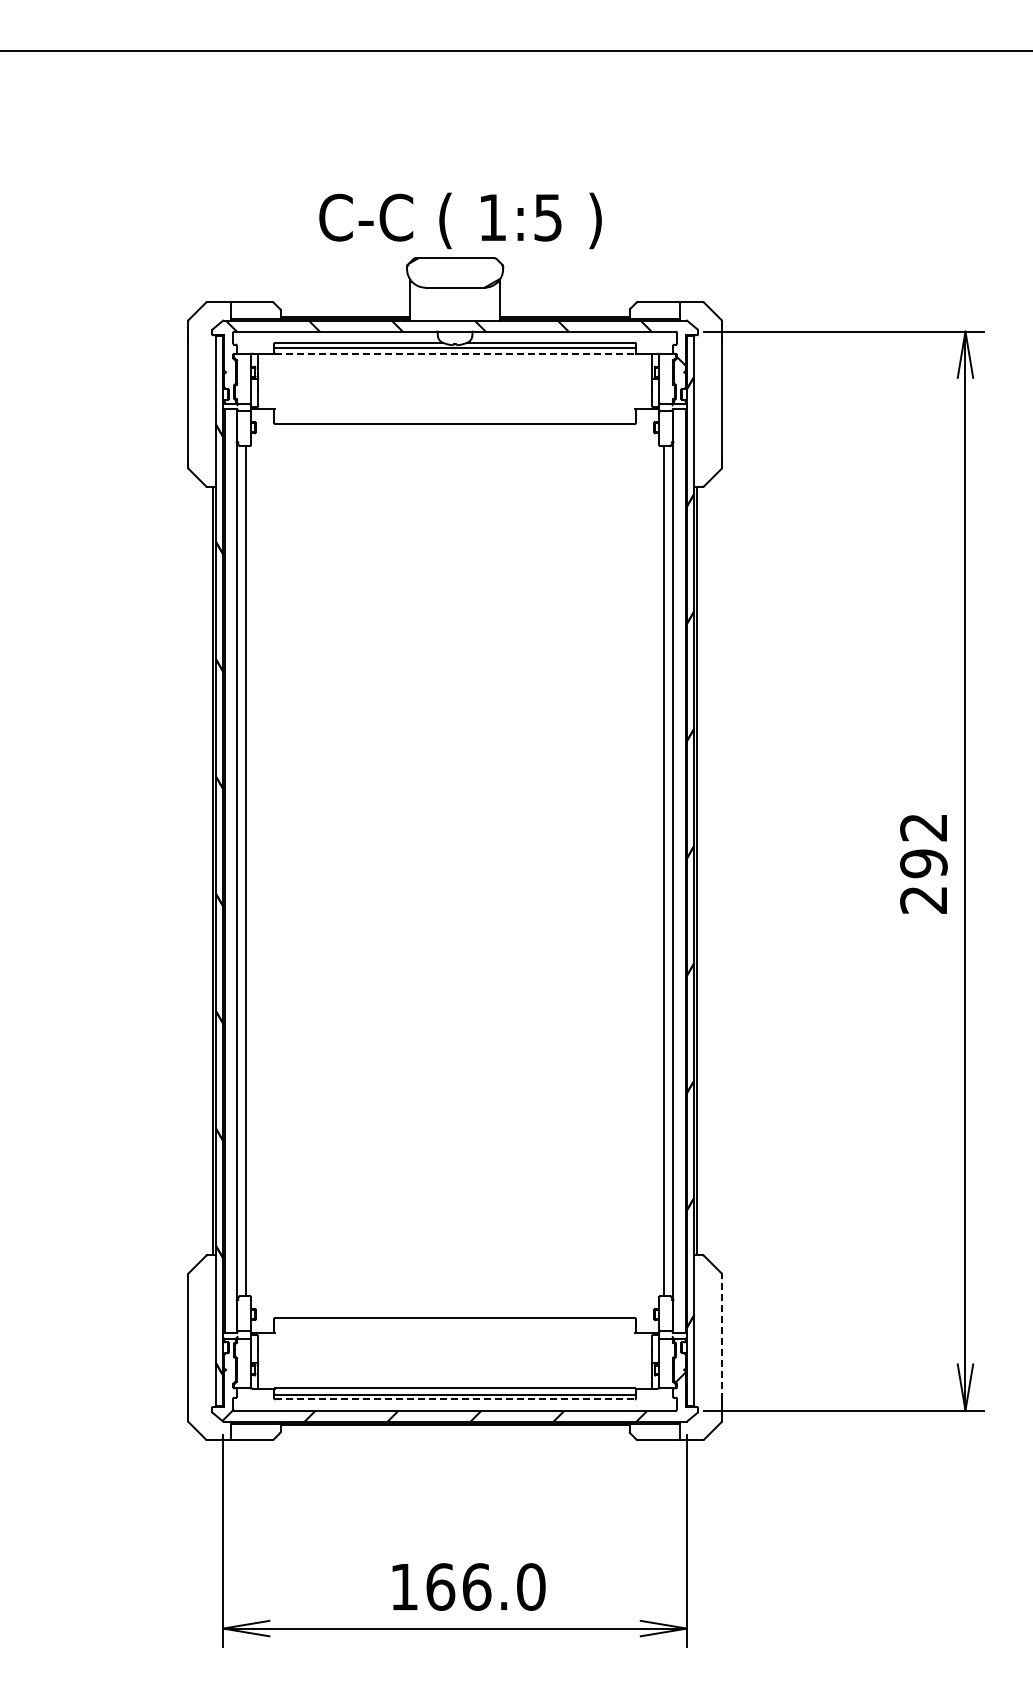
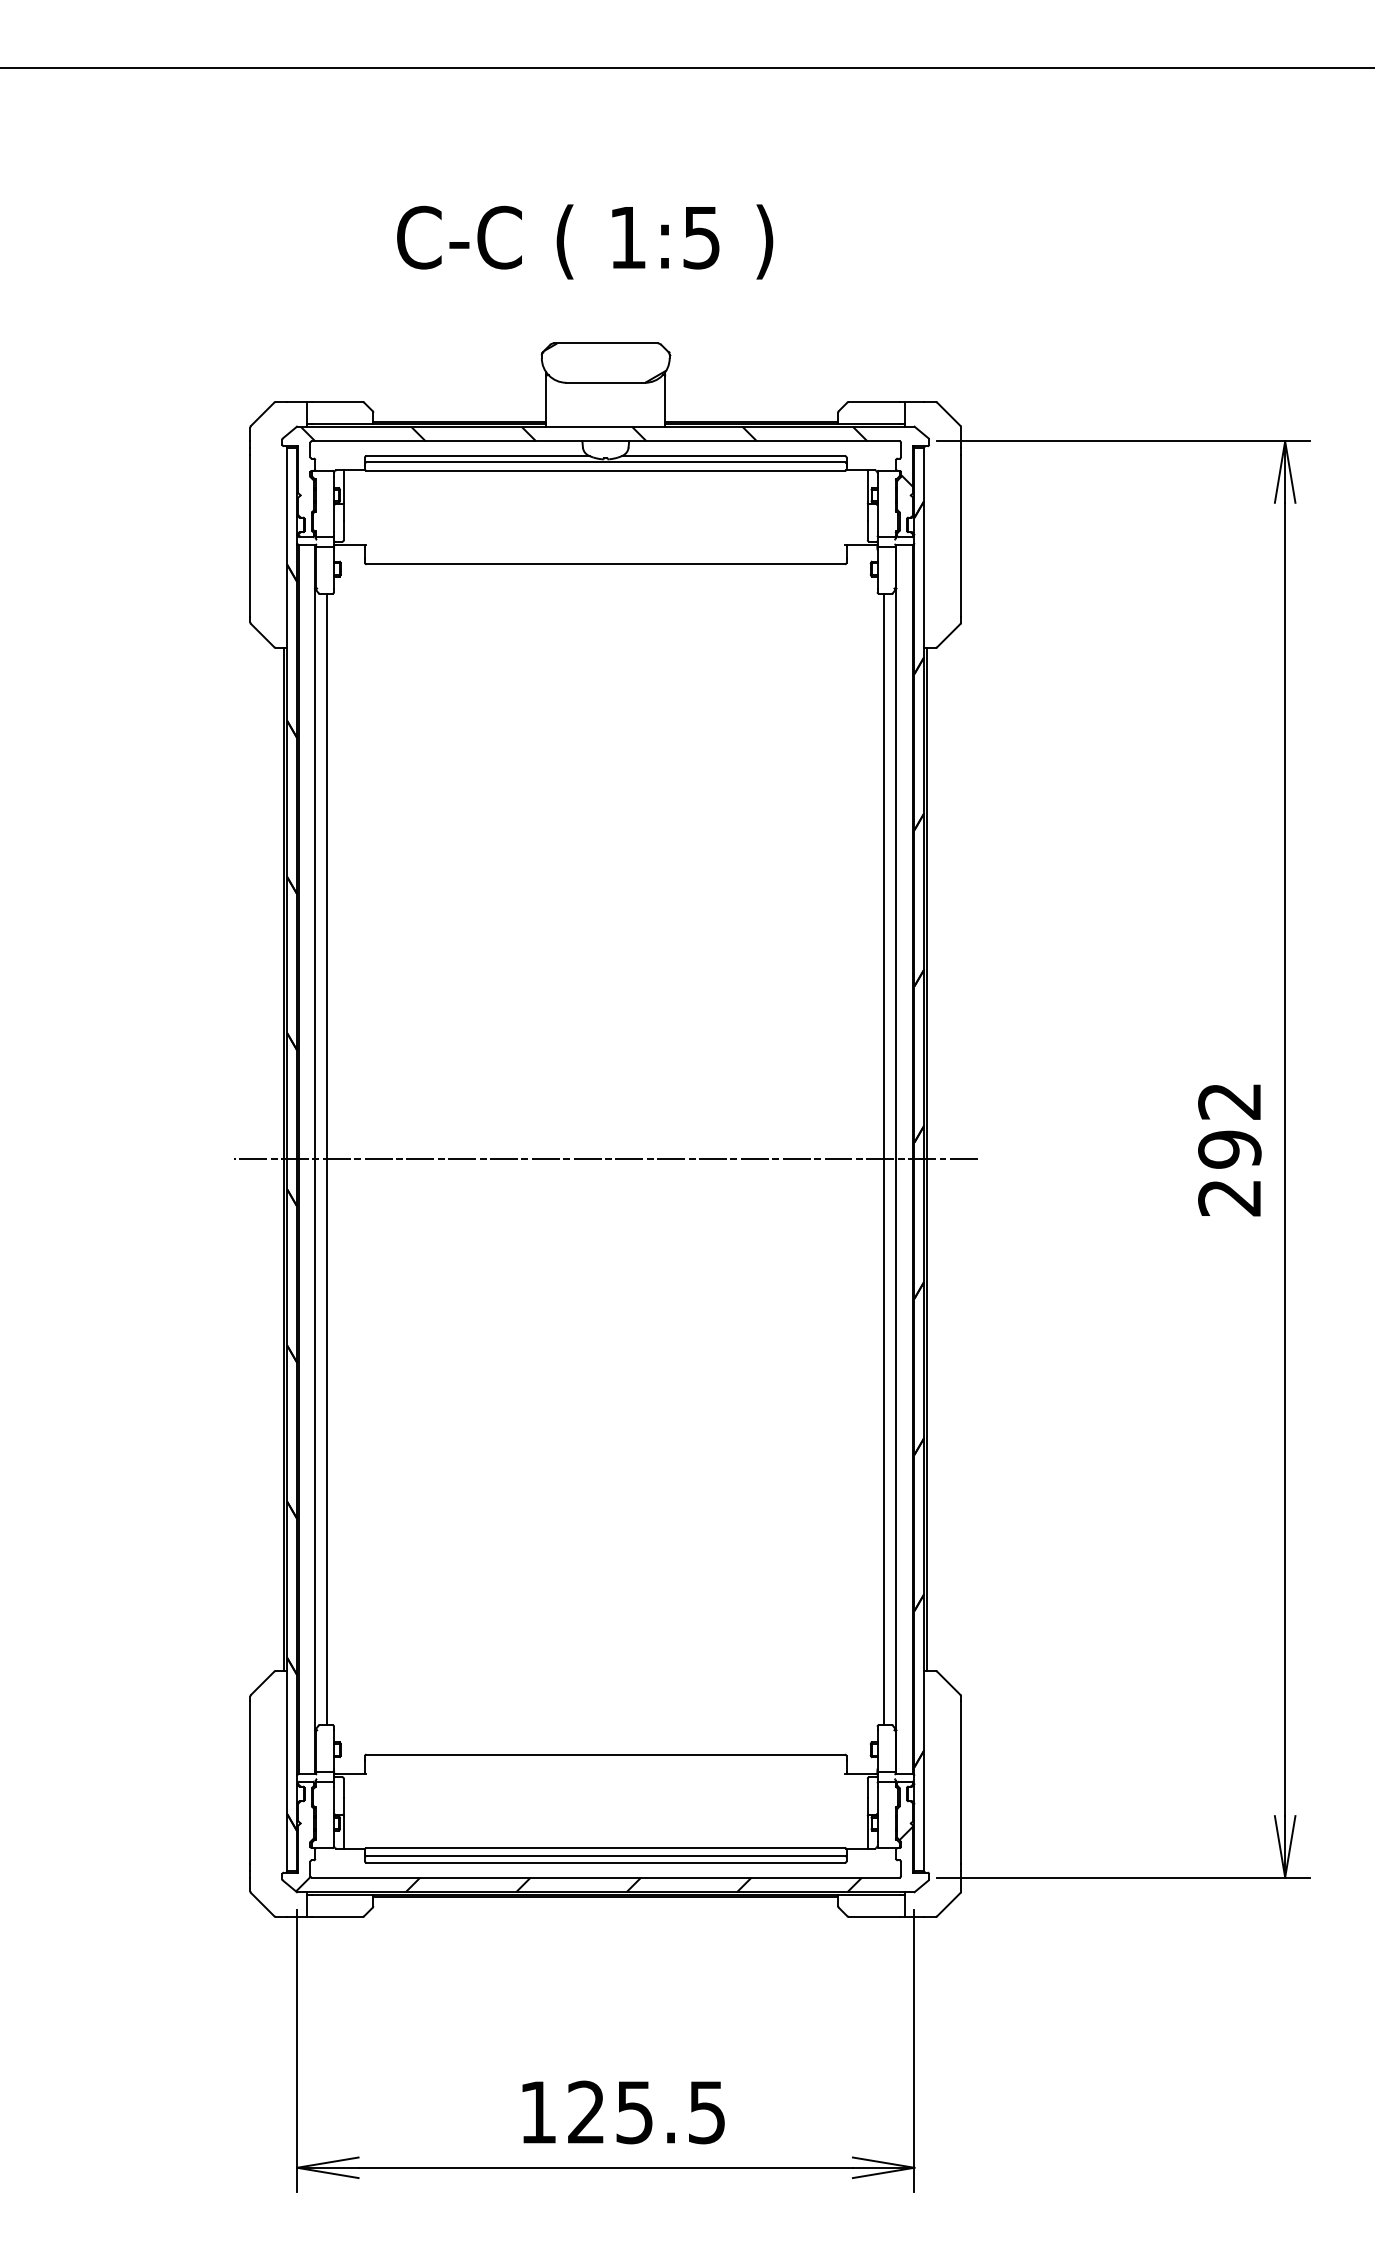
text: (460, 220) -> (584, 241), moved
line: (455, 353) -> (606, 470), dashed -> solid
line: (454, 871) -> (604, 1159), added
line: (722, 1339) -> (961, 1782), dashed -> solid
line: (455, 1399) -> (606, 1862), dashed -> solid
text: (485, 1586) -> (646, 2111), 166.0 -> 125.5

